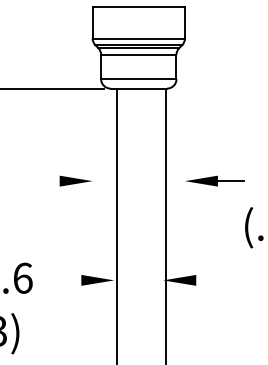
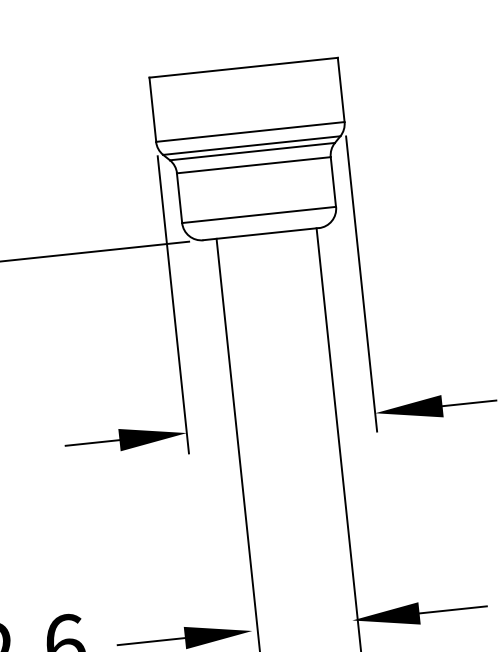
line: (184, 117) -> (360, 283), added
line: (92, 118) -> (173, 305), added
line: (46, 181) -> (92, 443), added
line: (64, 280) -> (150, 641), added
line: (212, 280) -> (452, 610), added

